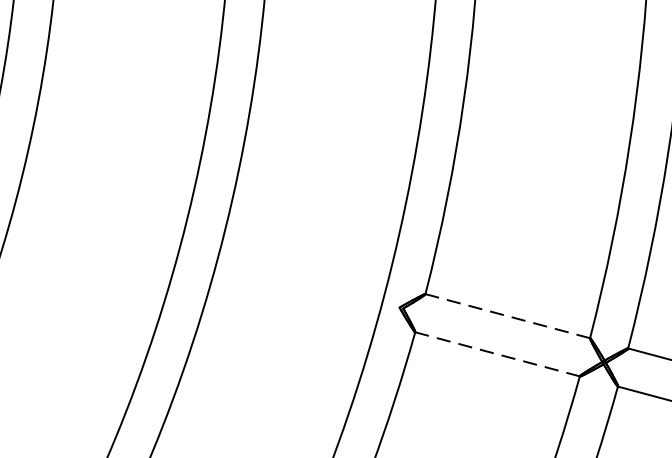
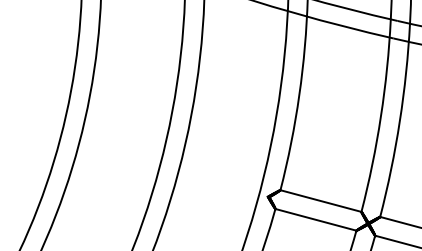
line: (506, 317) -> (320, 201), dashed -> solid
line: (496, 353) -> (315, 219), dashed -> solid

